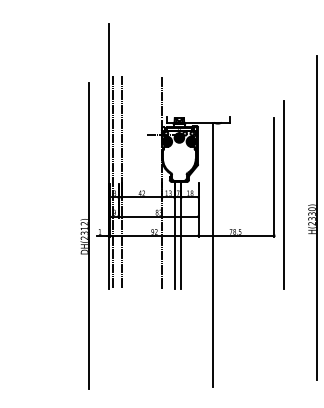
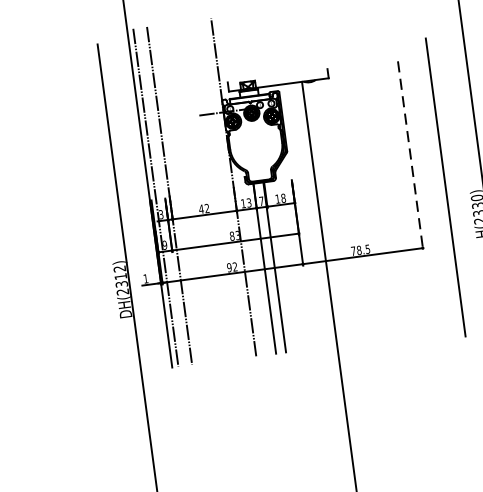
line: (274, 177) -> (410, 155), solid -> dashed
line: (283, 194) -> (445, 186), moved

